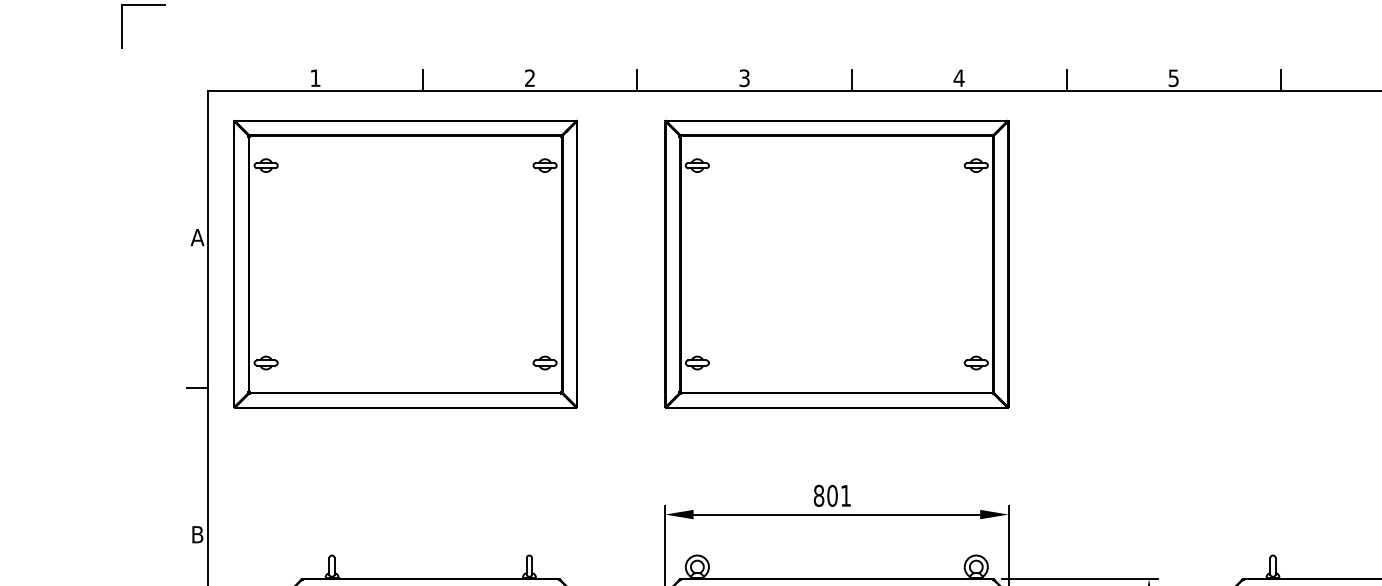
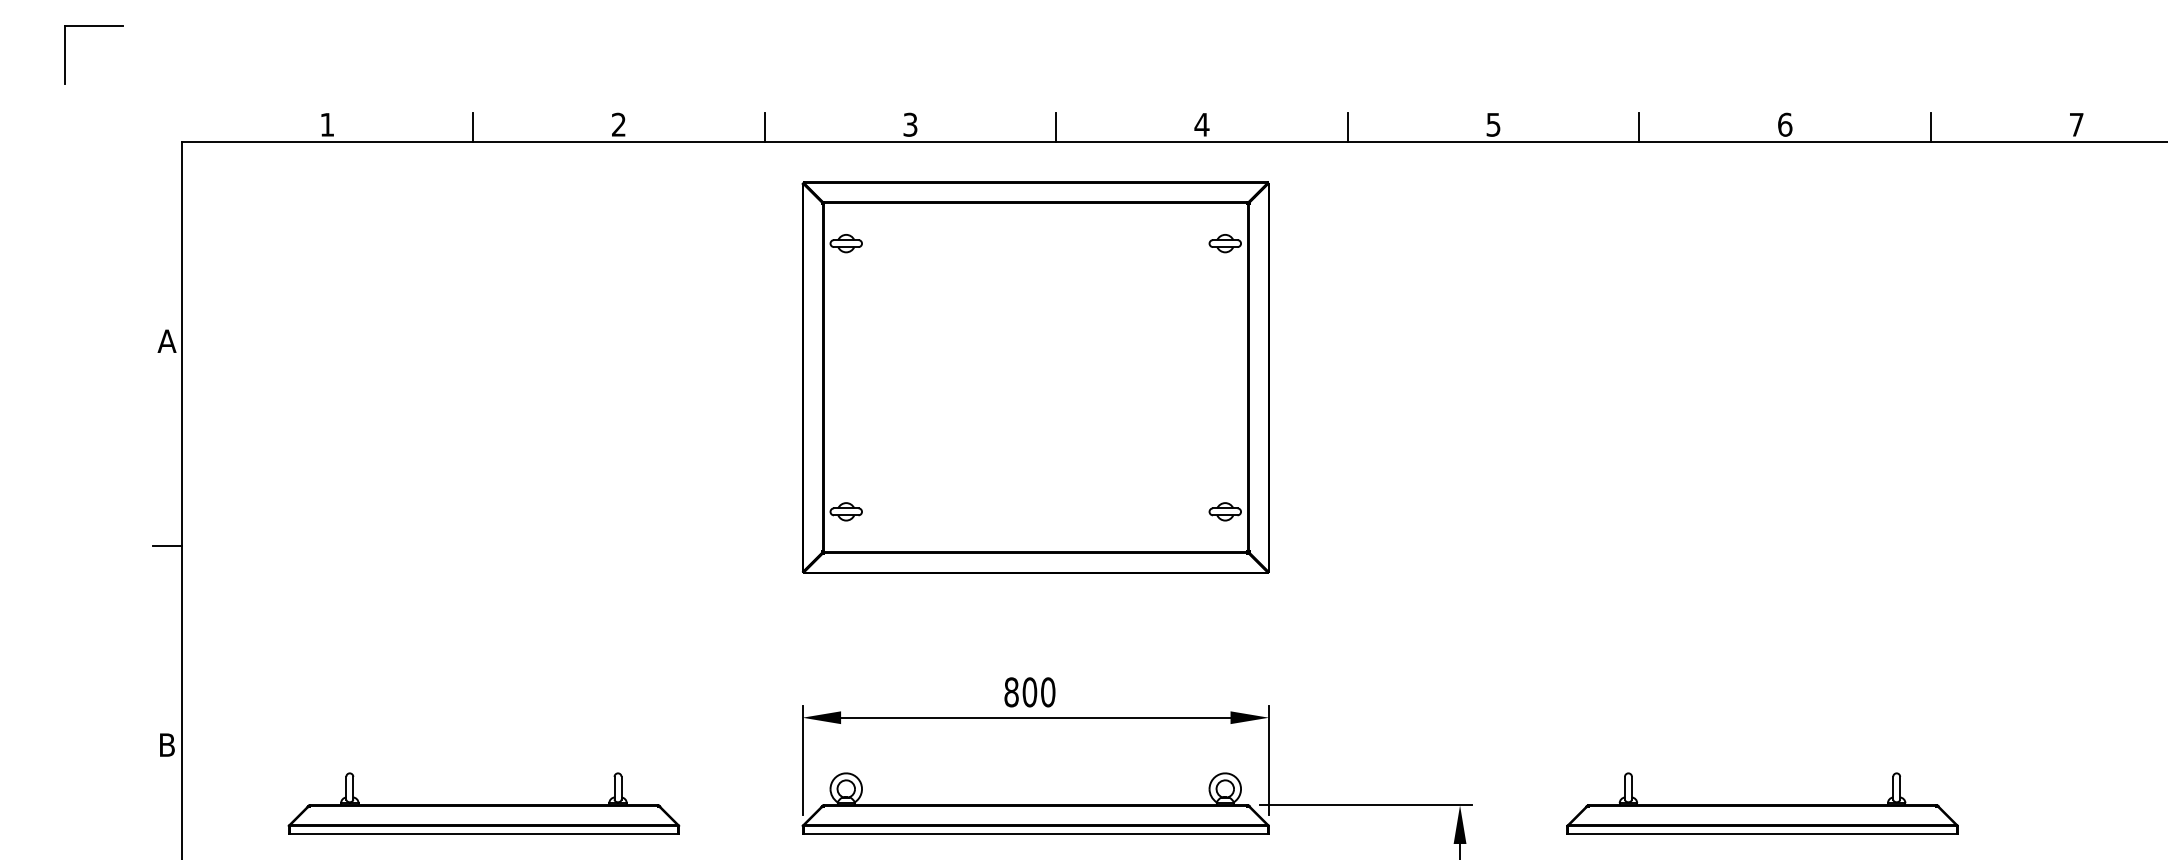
part: (405, 264) -> (449, 377), removed
text: (846, 496) -> (1048, 692), 801 -> 800

